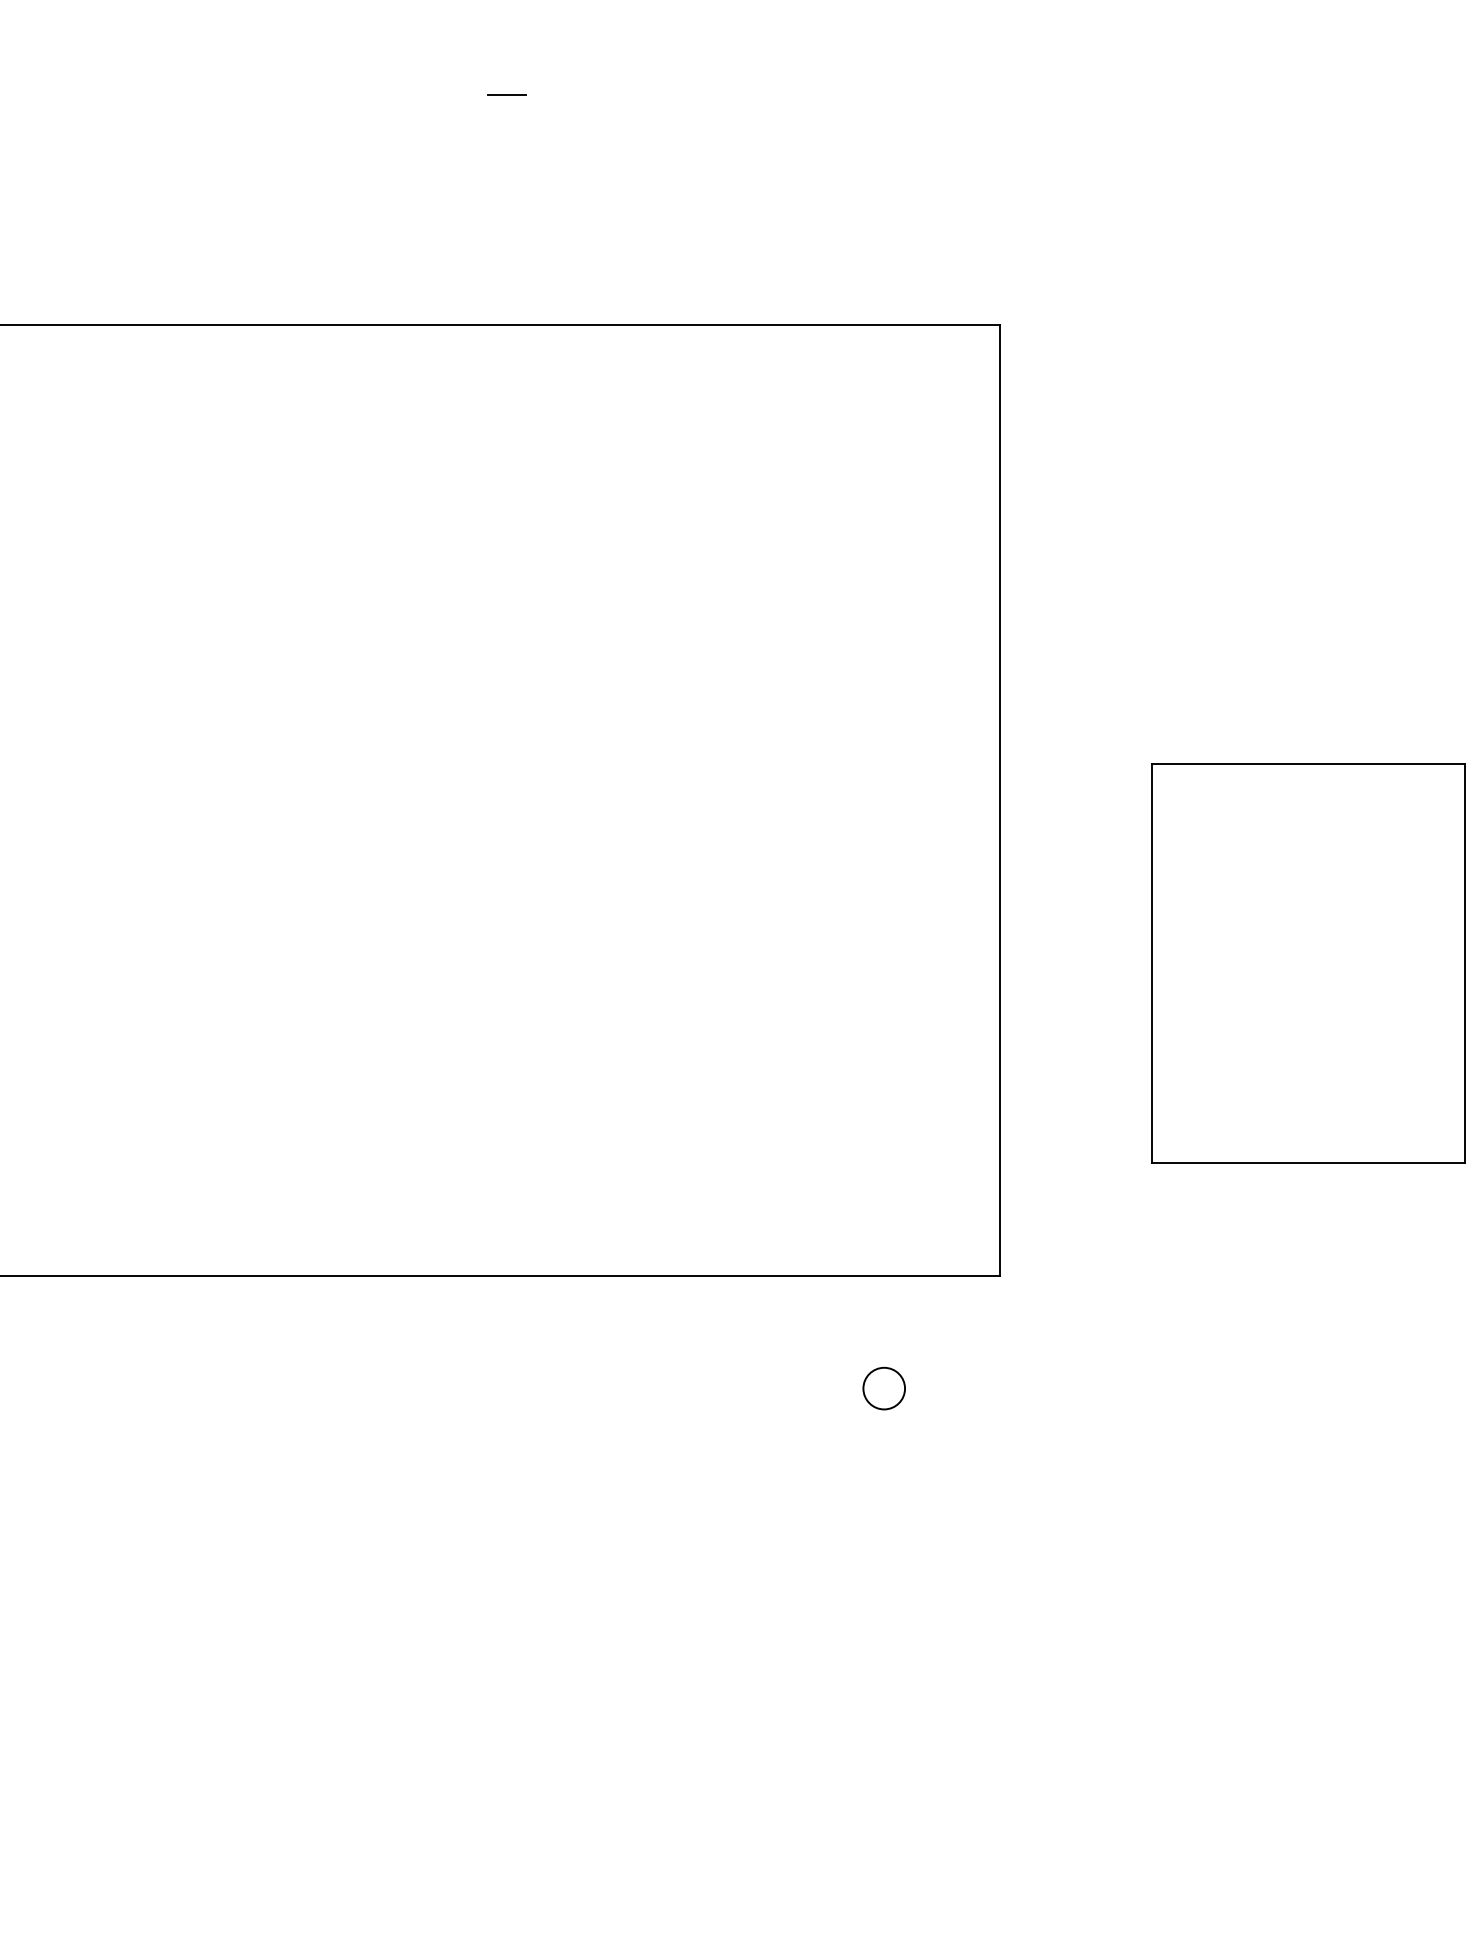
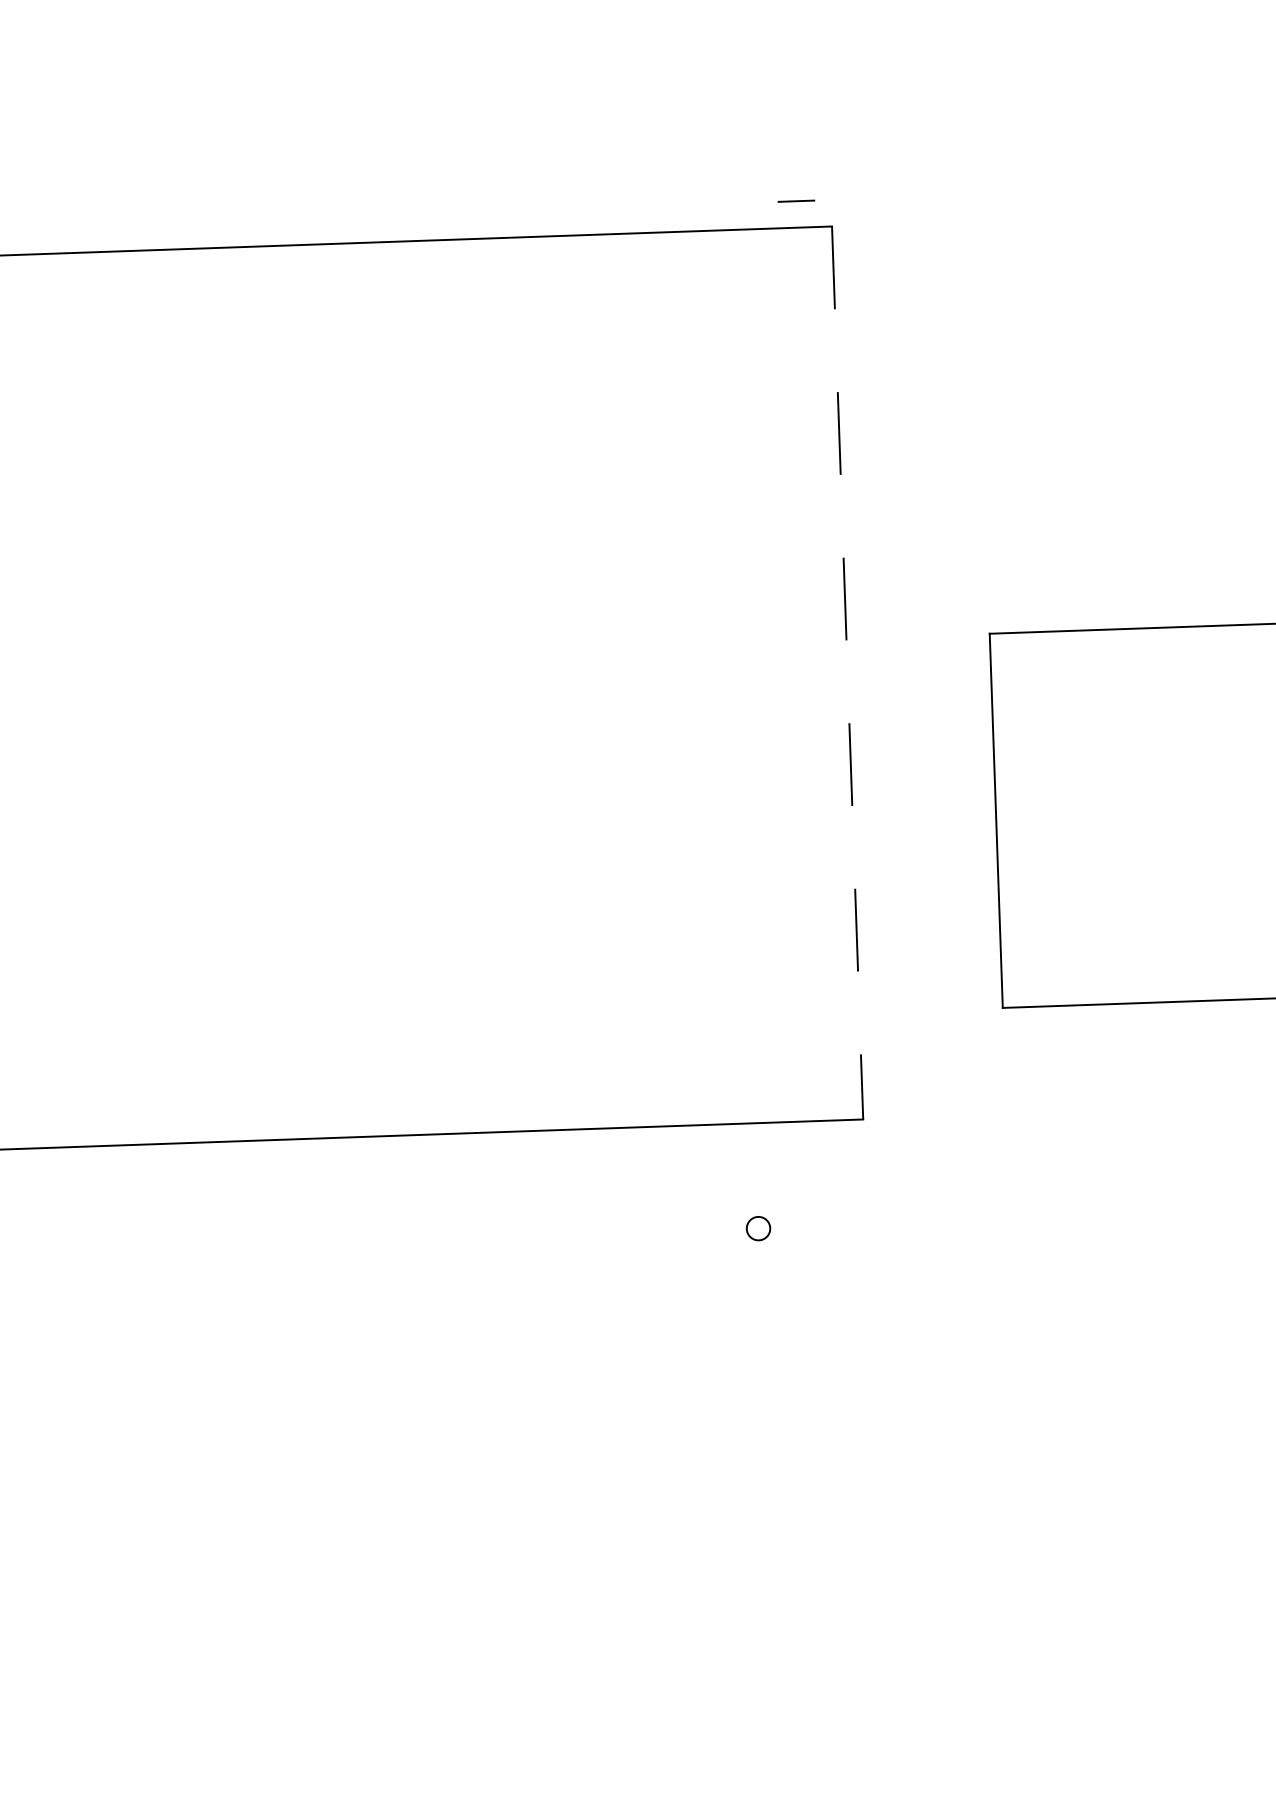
line: (506, 94) -> (796, 201), moved
line: (999, 800) -> (847, 672), solid -> dashed
circle: (884, 1388) -> (758, 1228), size x0.6

